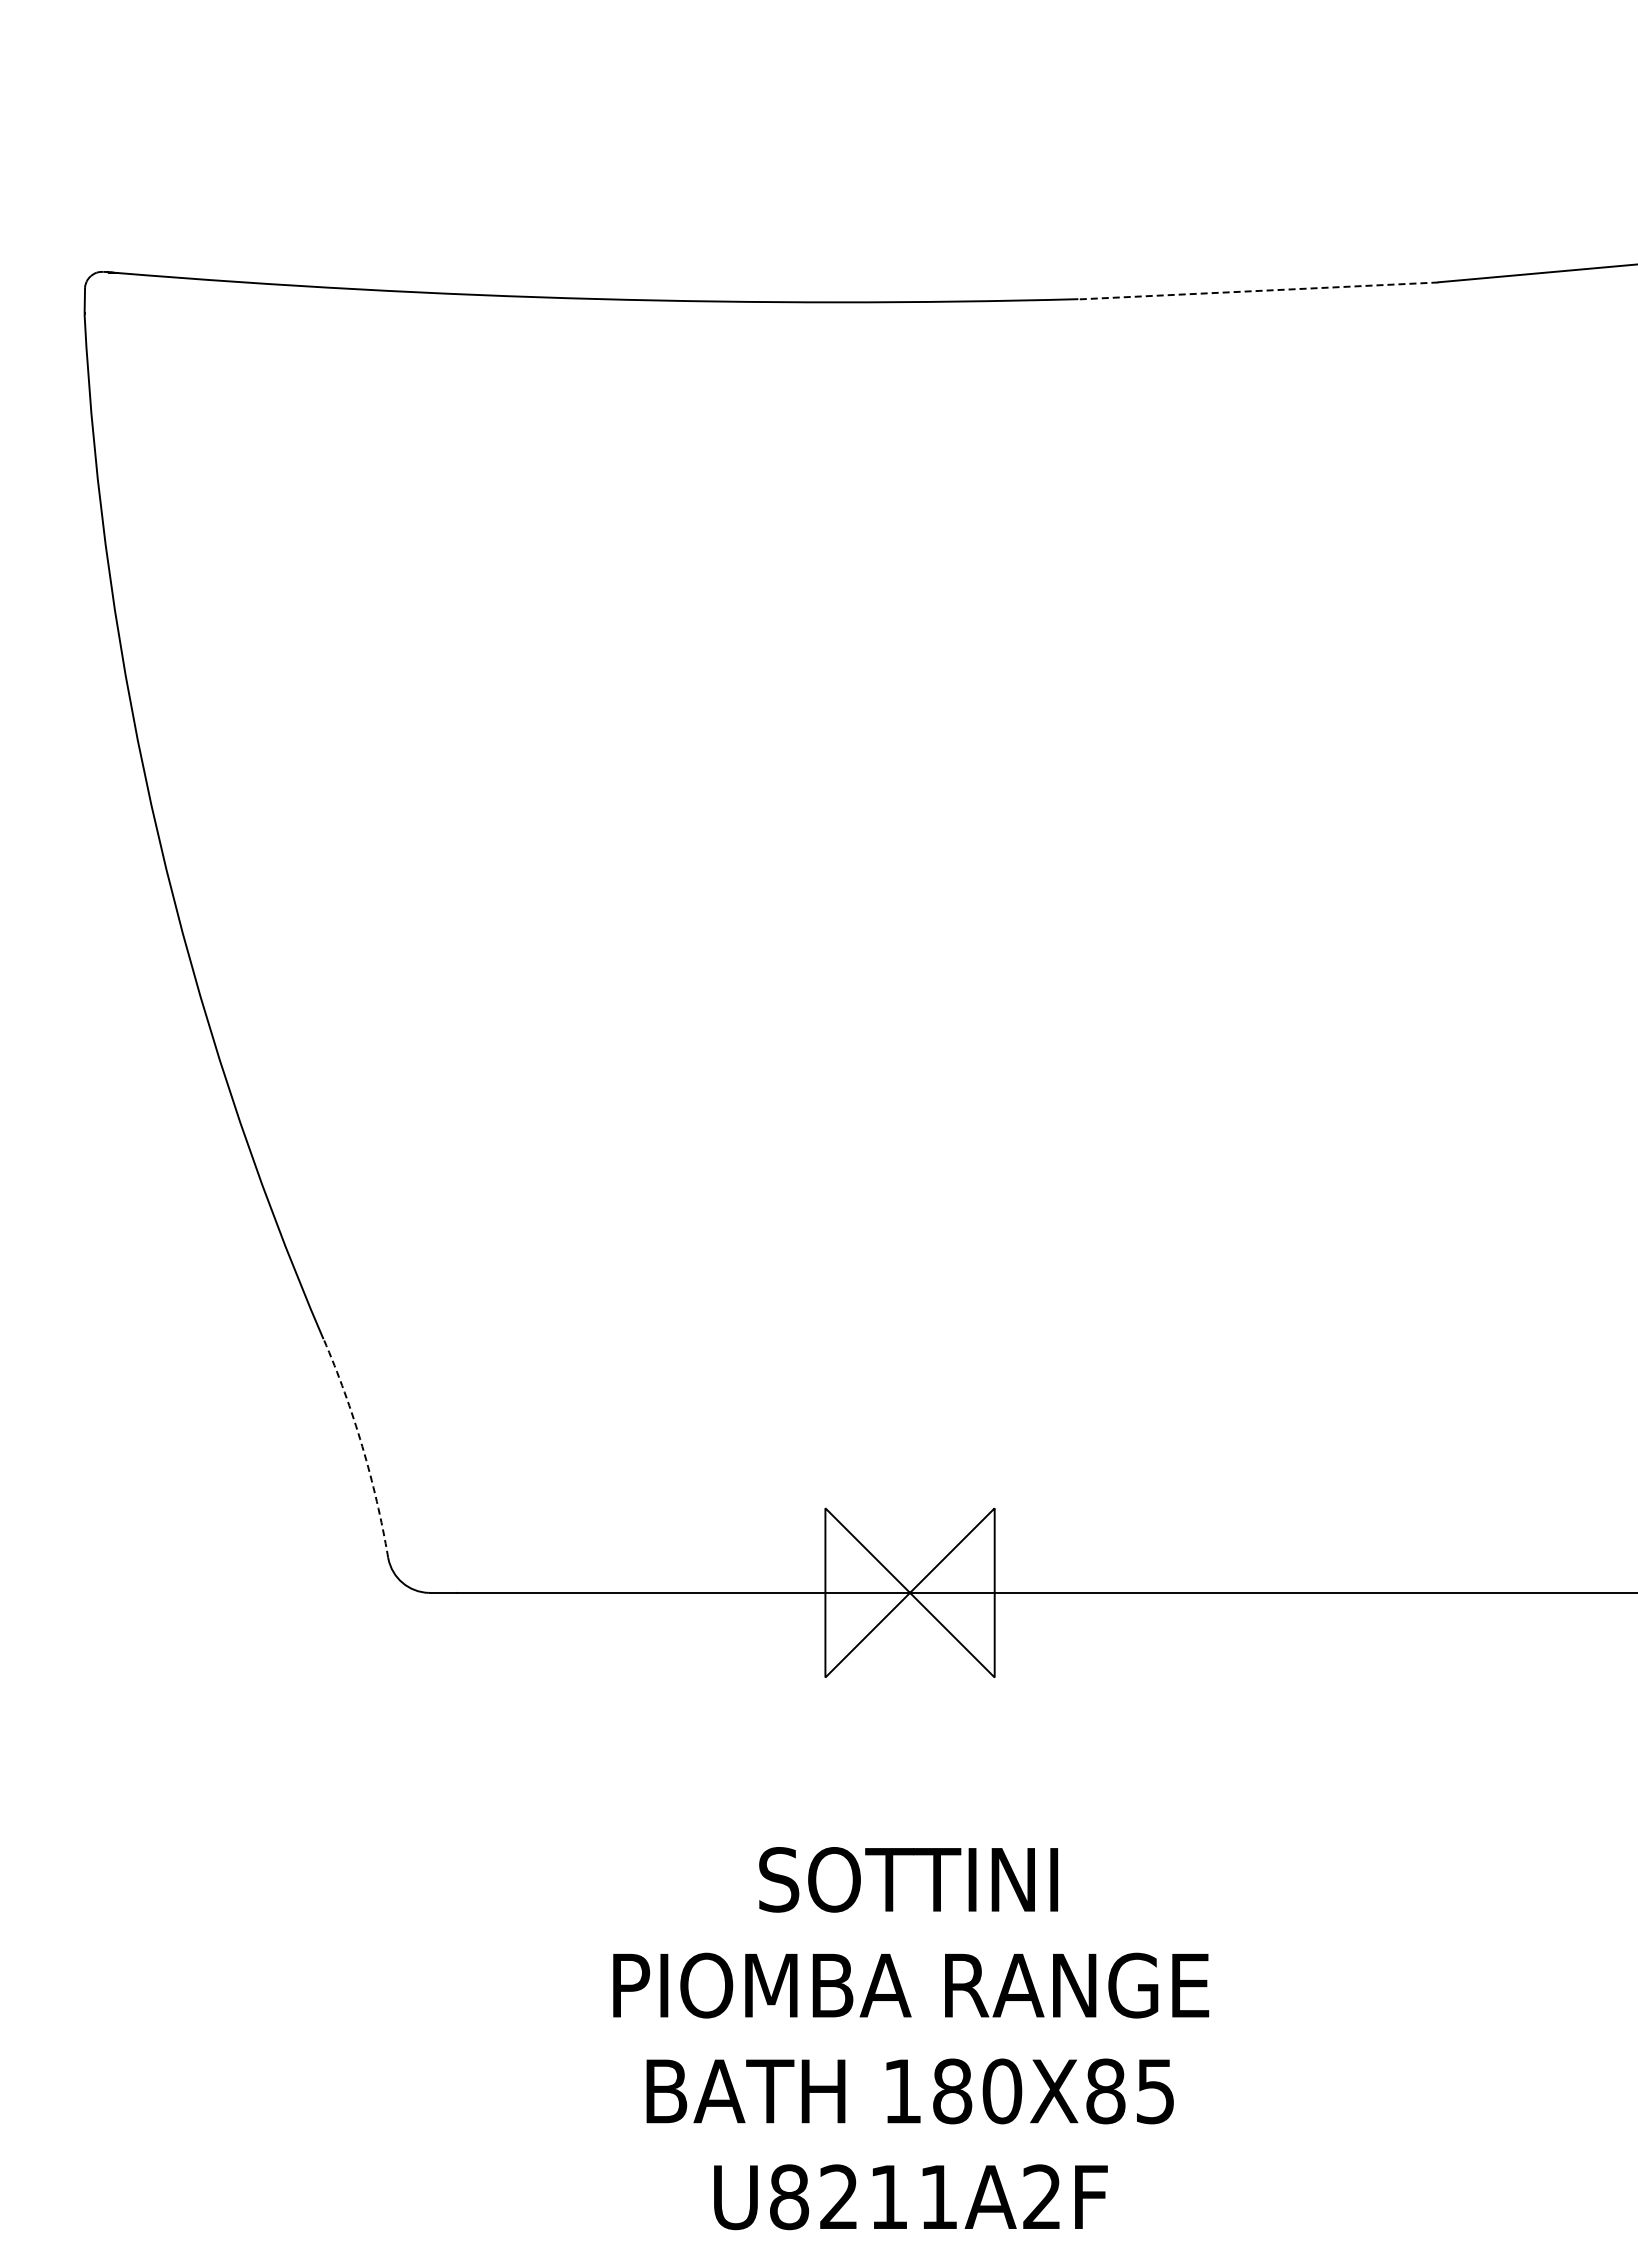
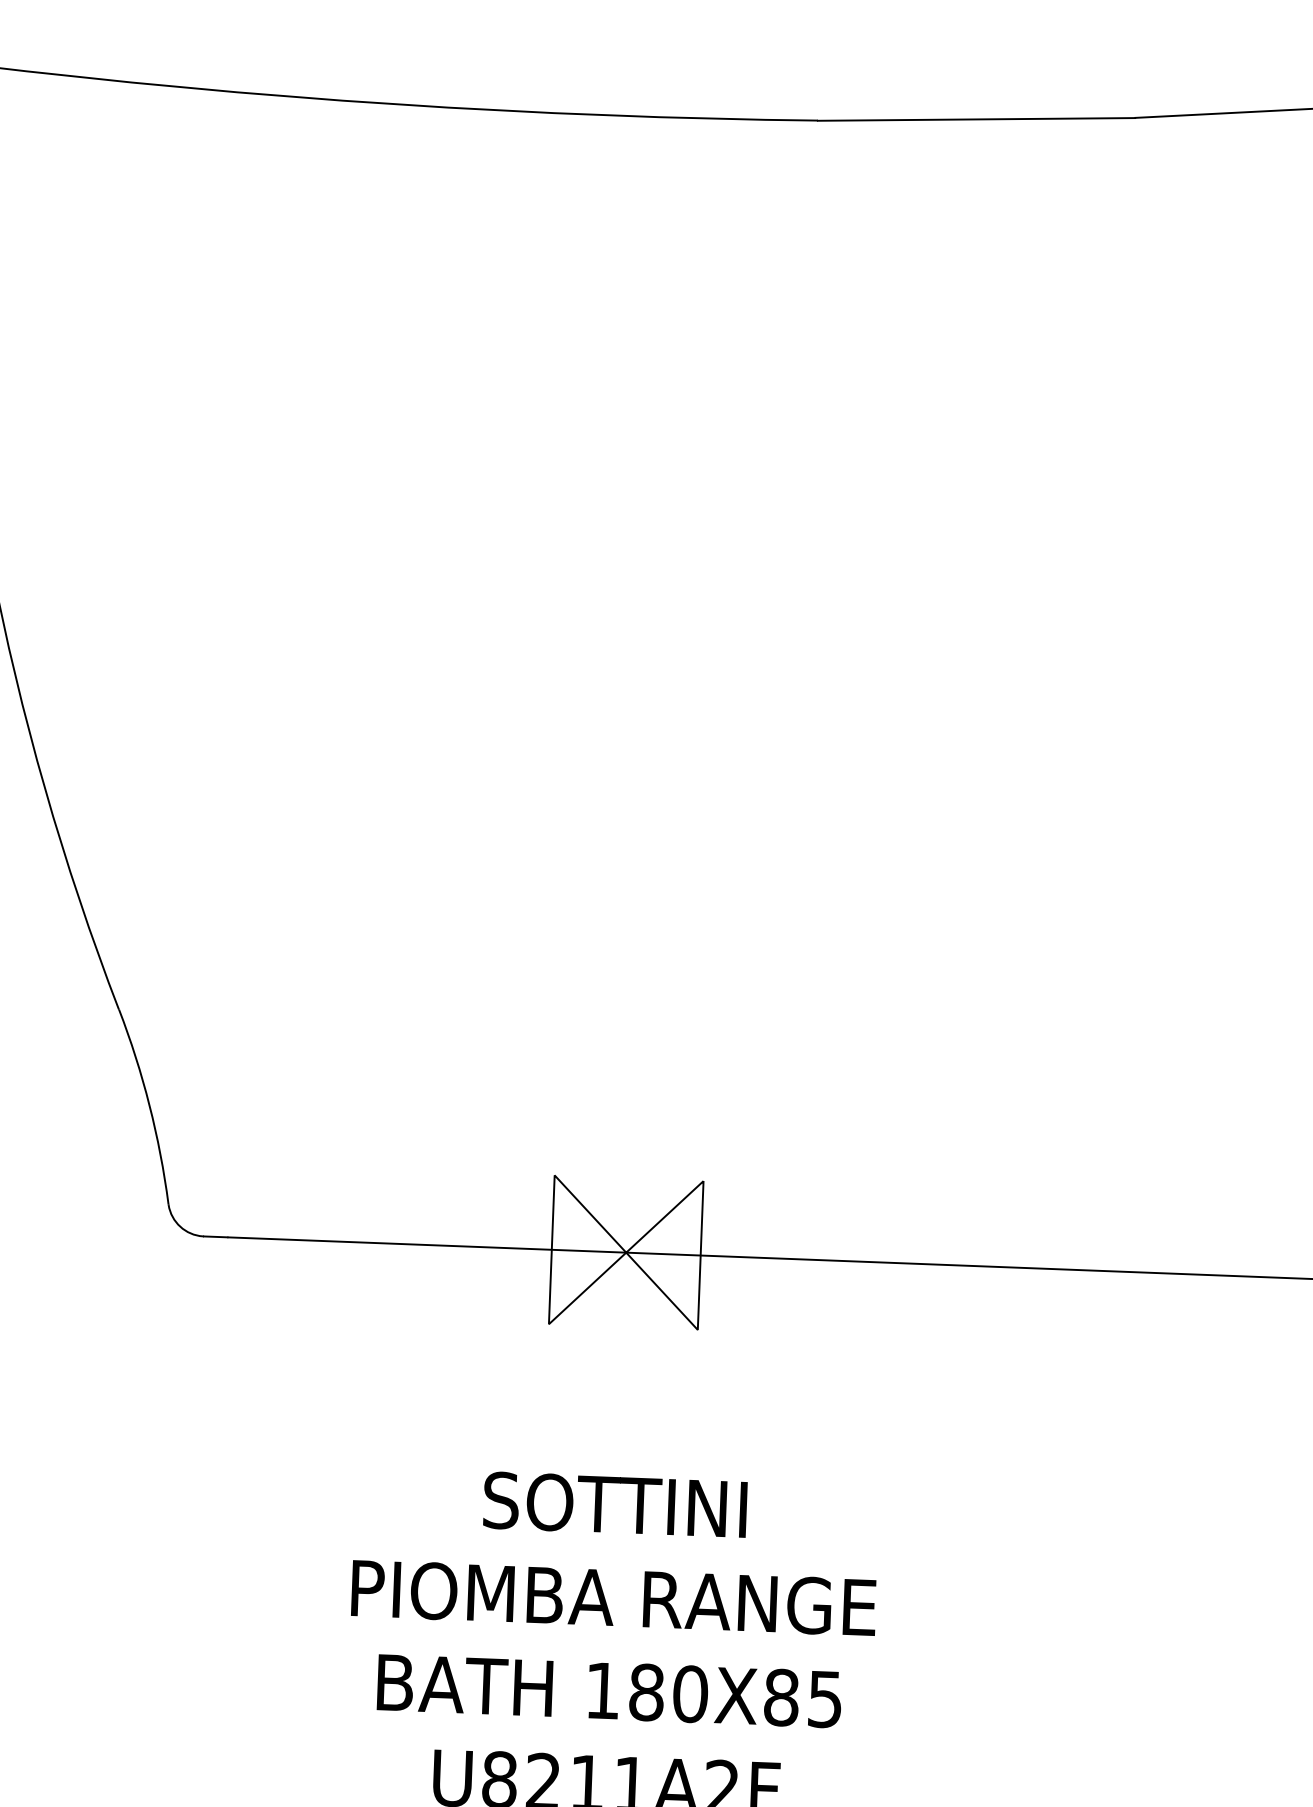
line: (1257, 290) -> (975, 119), dashed -> solid
arc: (362, 1446) -> (149, 1105), dashed -> solid

